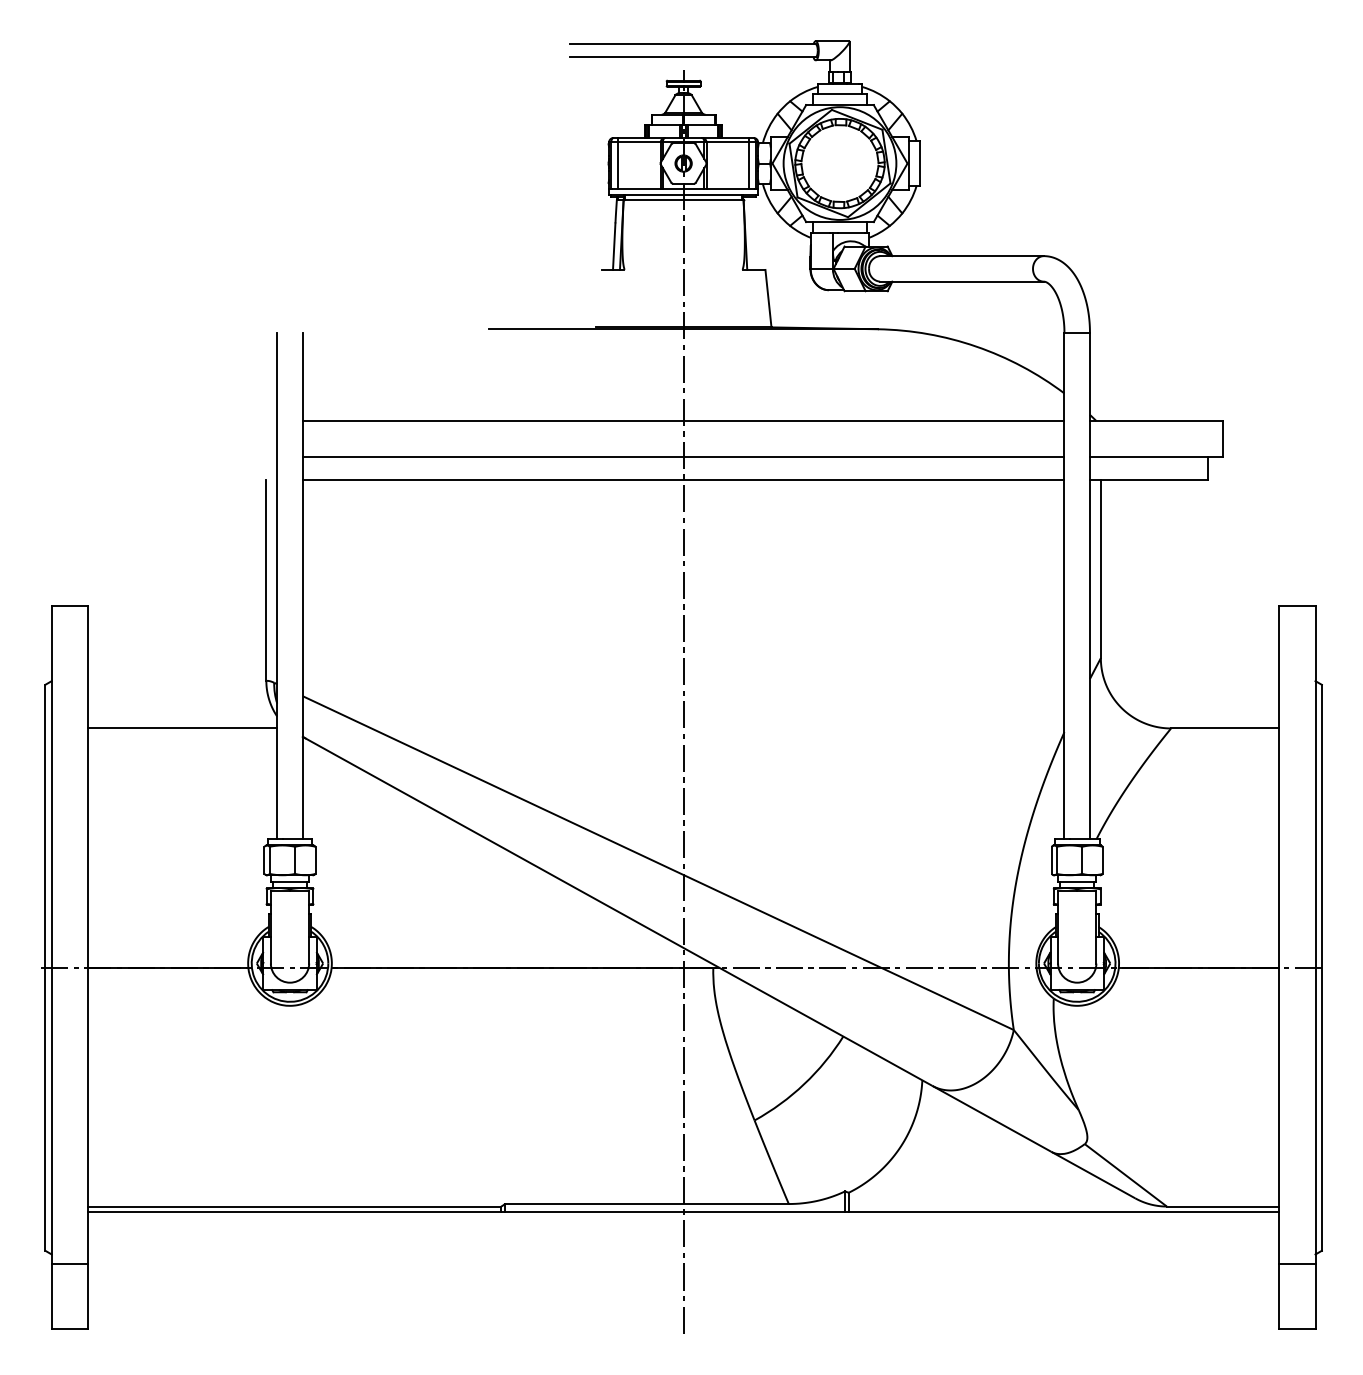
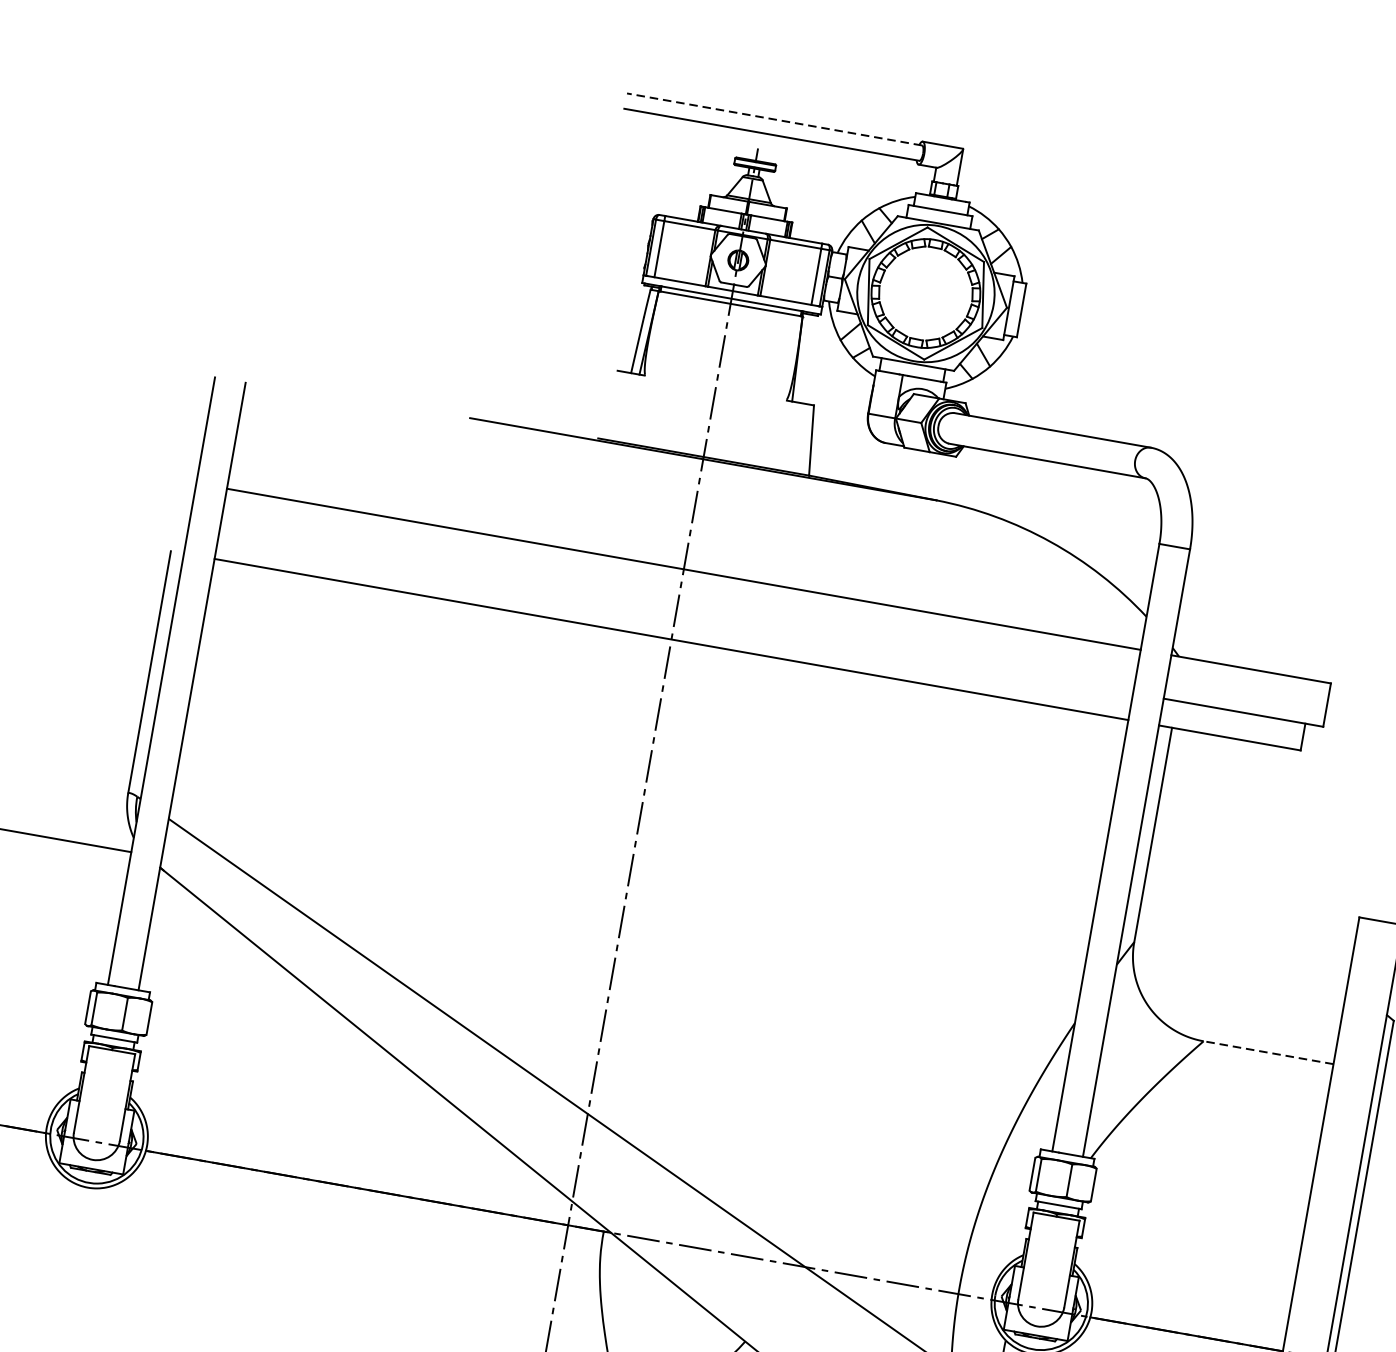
line: (692, 44) -> (774, 119), solid -> dashed
line: (683, 457) -> (676, 613), removed
line: (1224, 728) -> (1267, 1052), solid -> dashed

